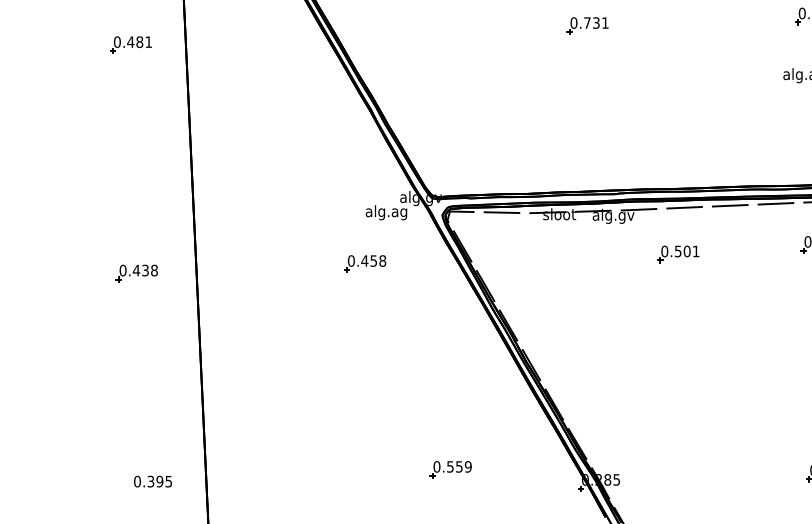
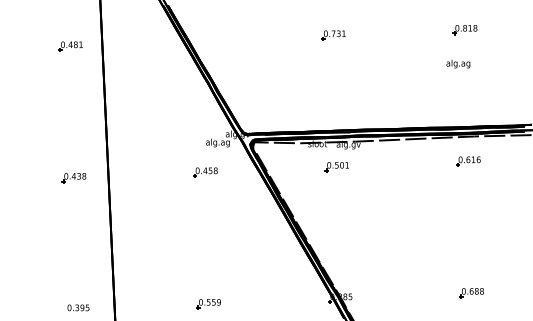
part: (677, 255) -> (336, 167), moved
part: (450, 470) -> (208, 304), moved
text: (153, 481) -> (78, 307), moved

